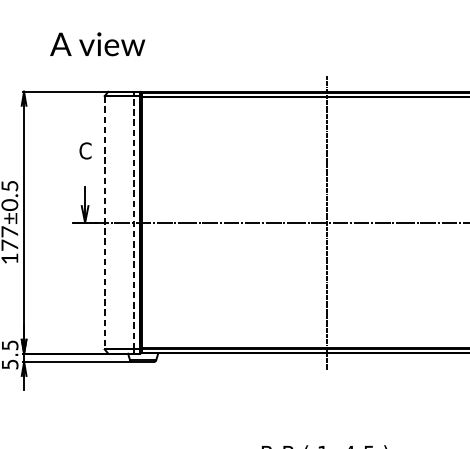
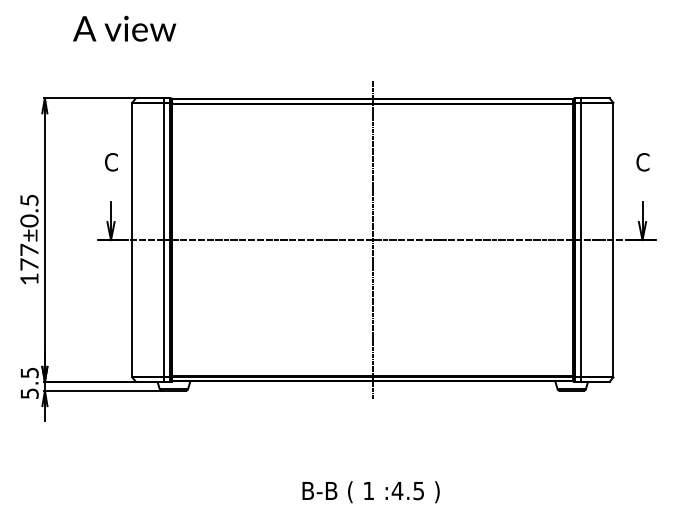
text: (97, 44) -> (124, 28), moved
line: (104, 223) -> (132, 240), dashed -> solid
line: (134, 223) -> (164, 240), dashed -> solid

